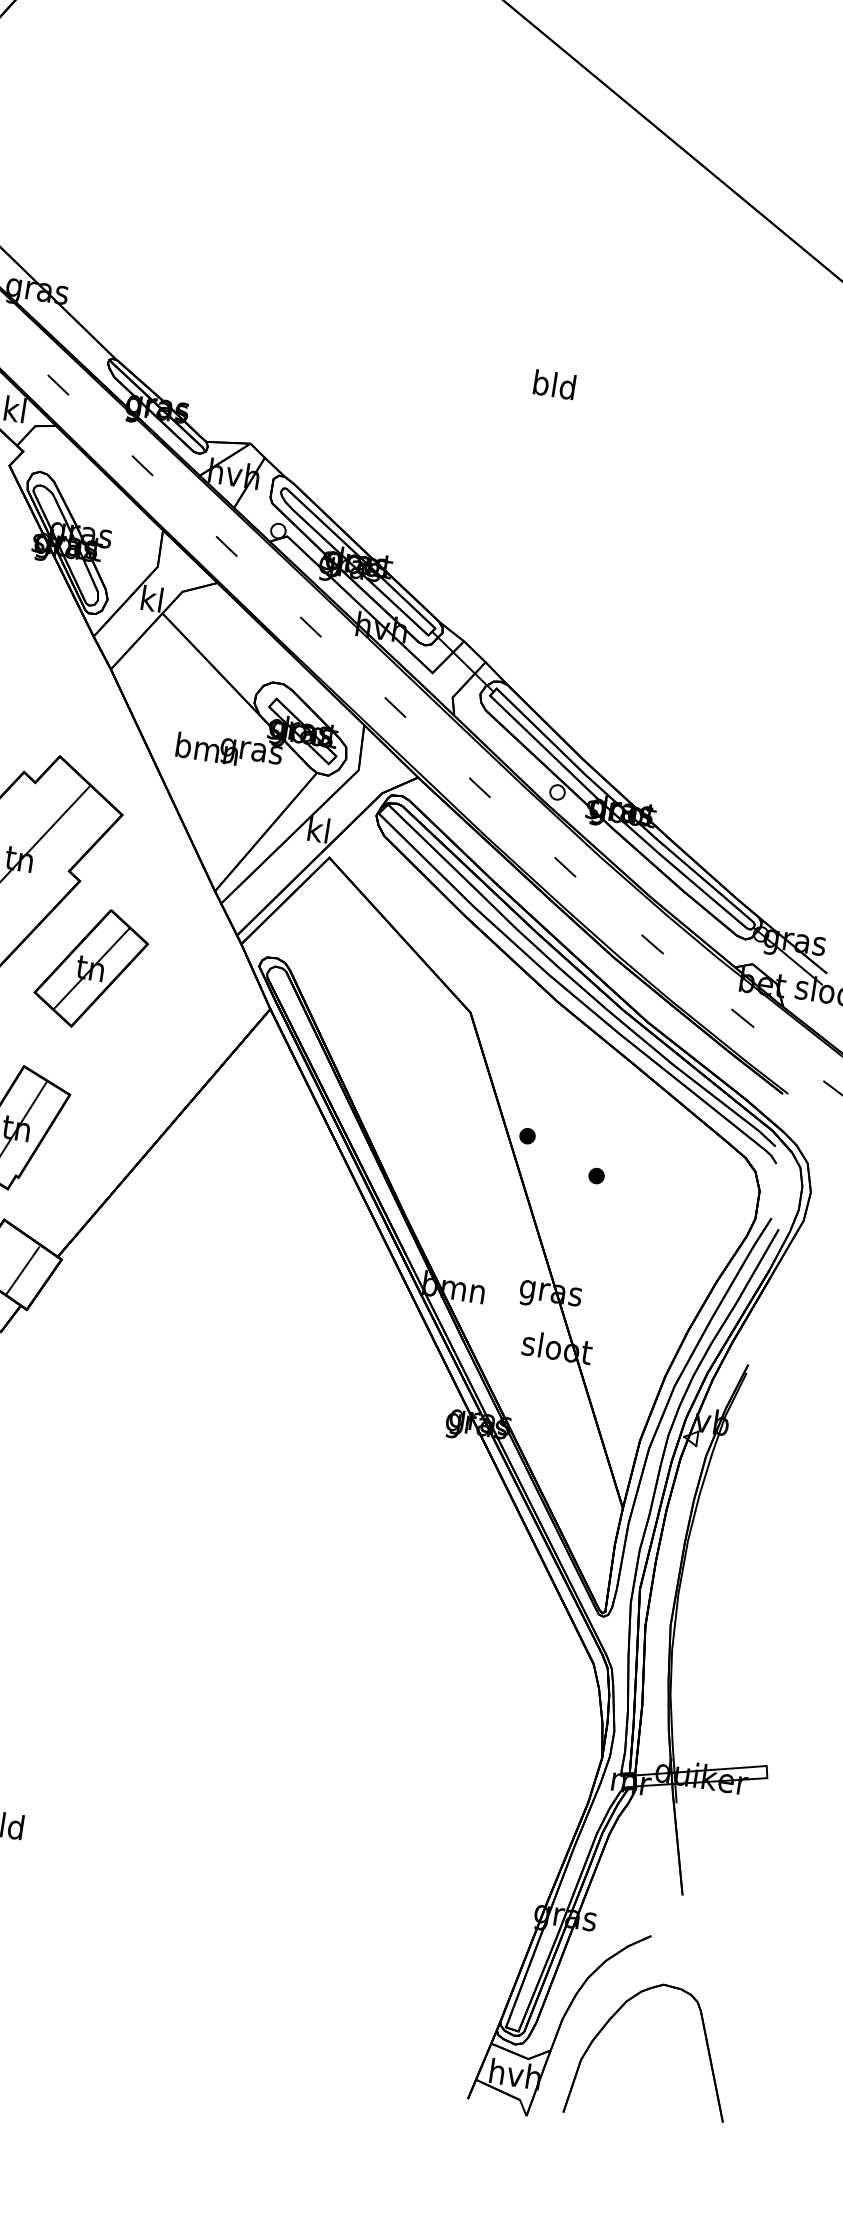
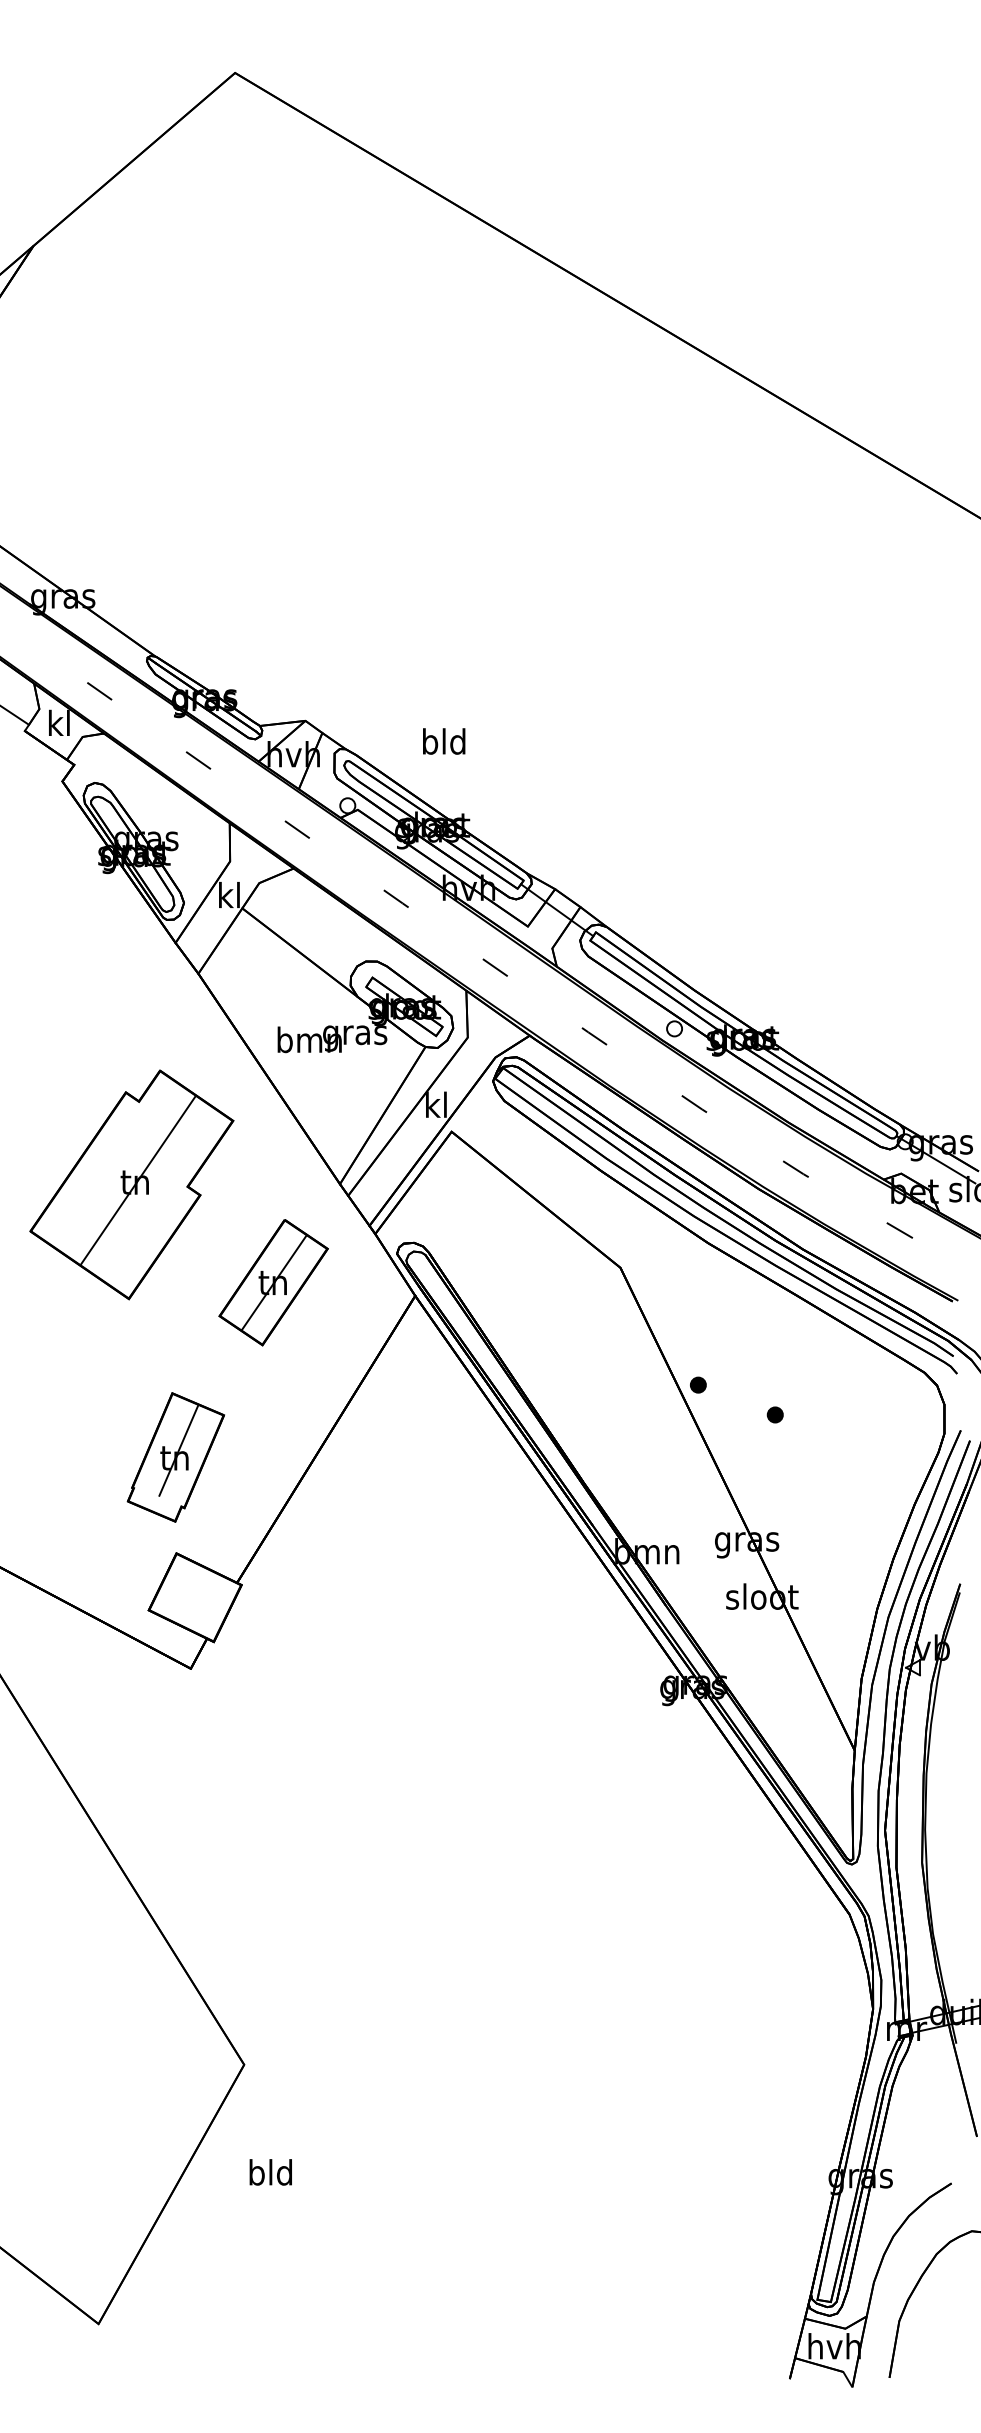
text: (555, 384) -> (444, 741), moved
part: (91, 968) -> (273, 1282), moved
line: (22, 1270) -> (203, 1602), removed

